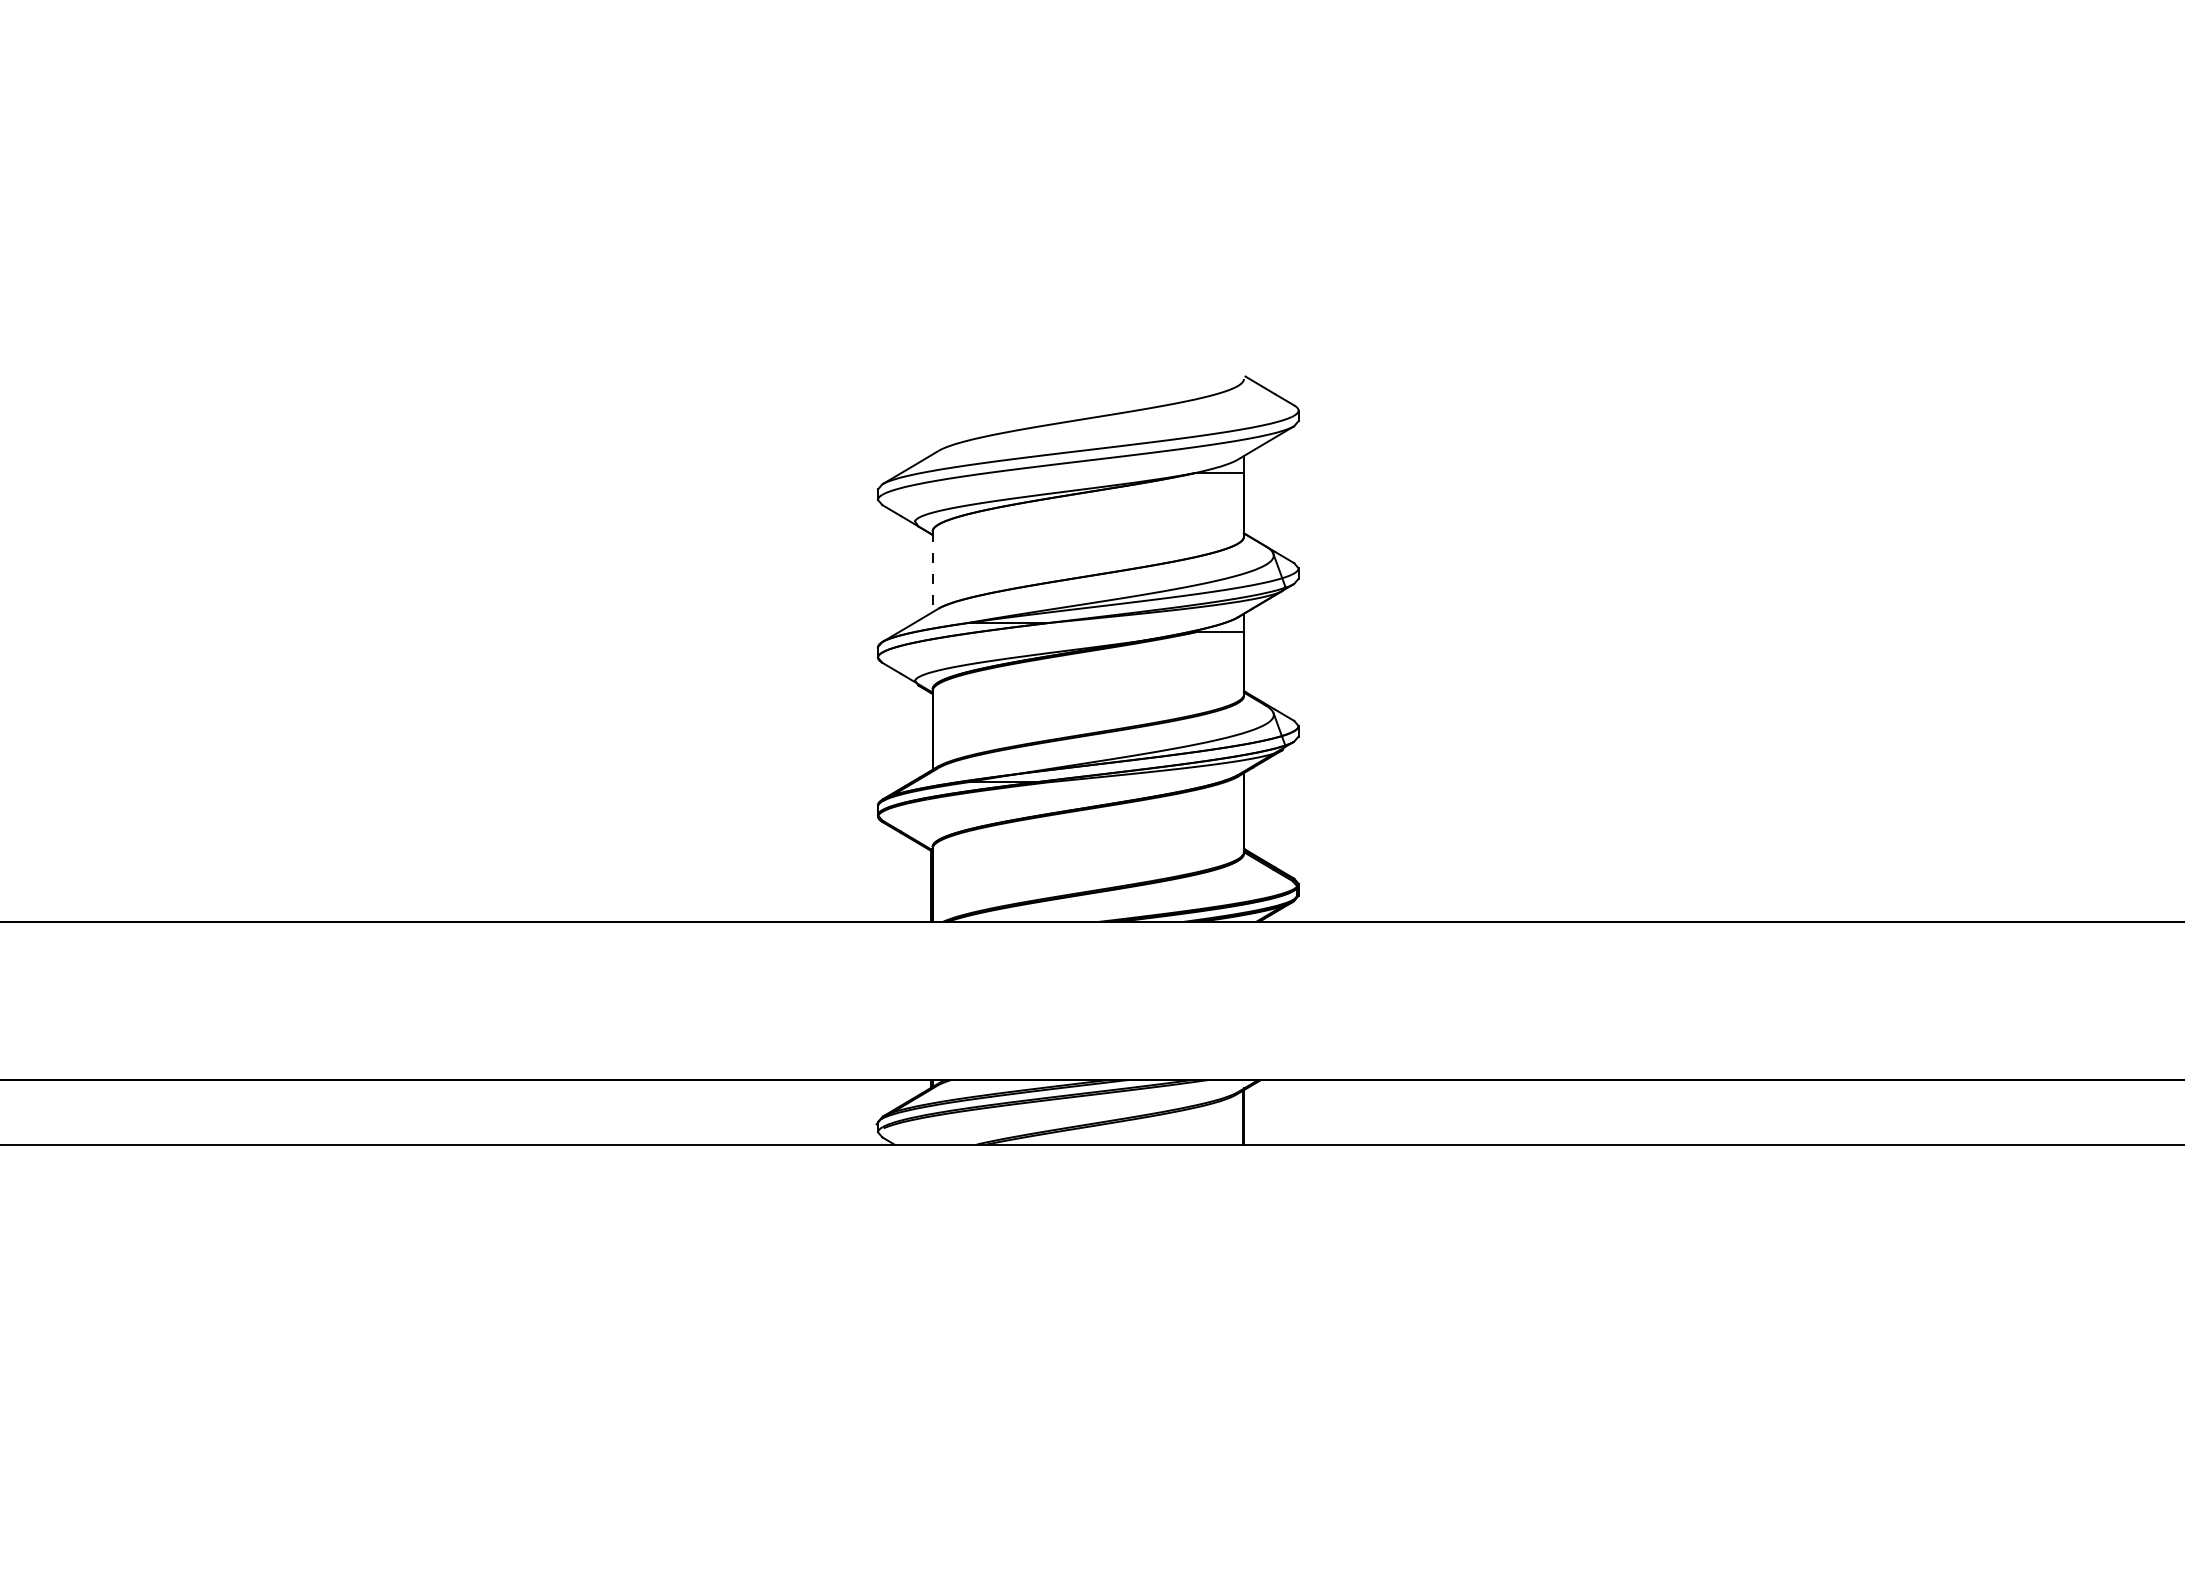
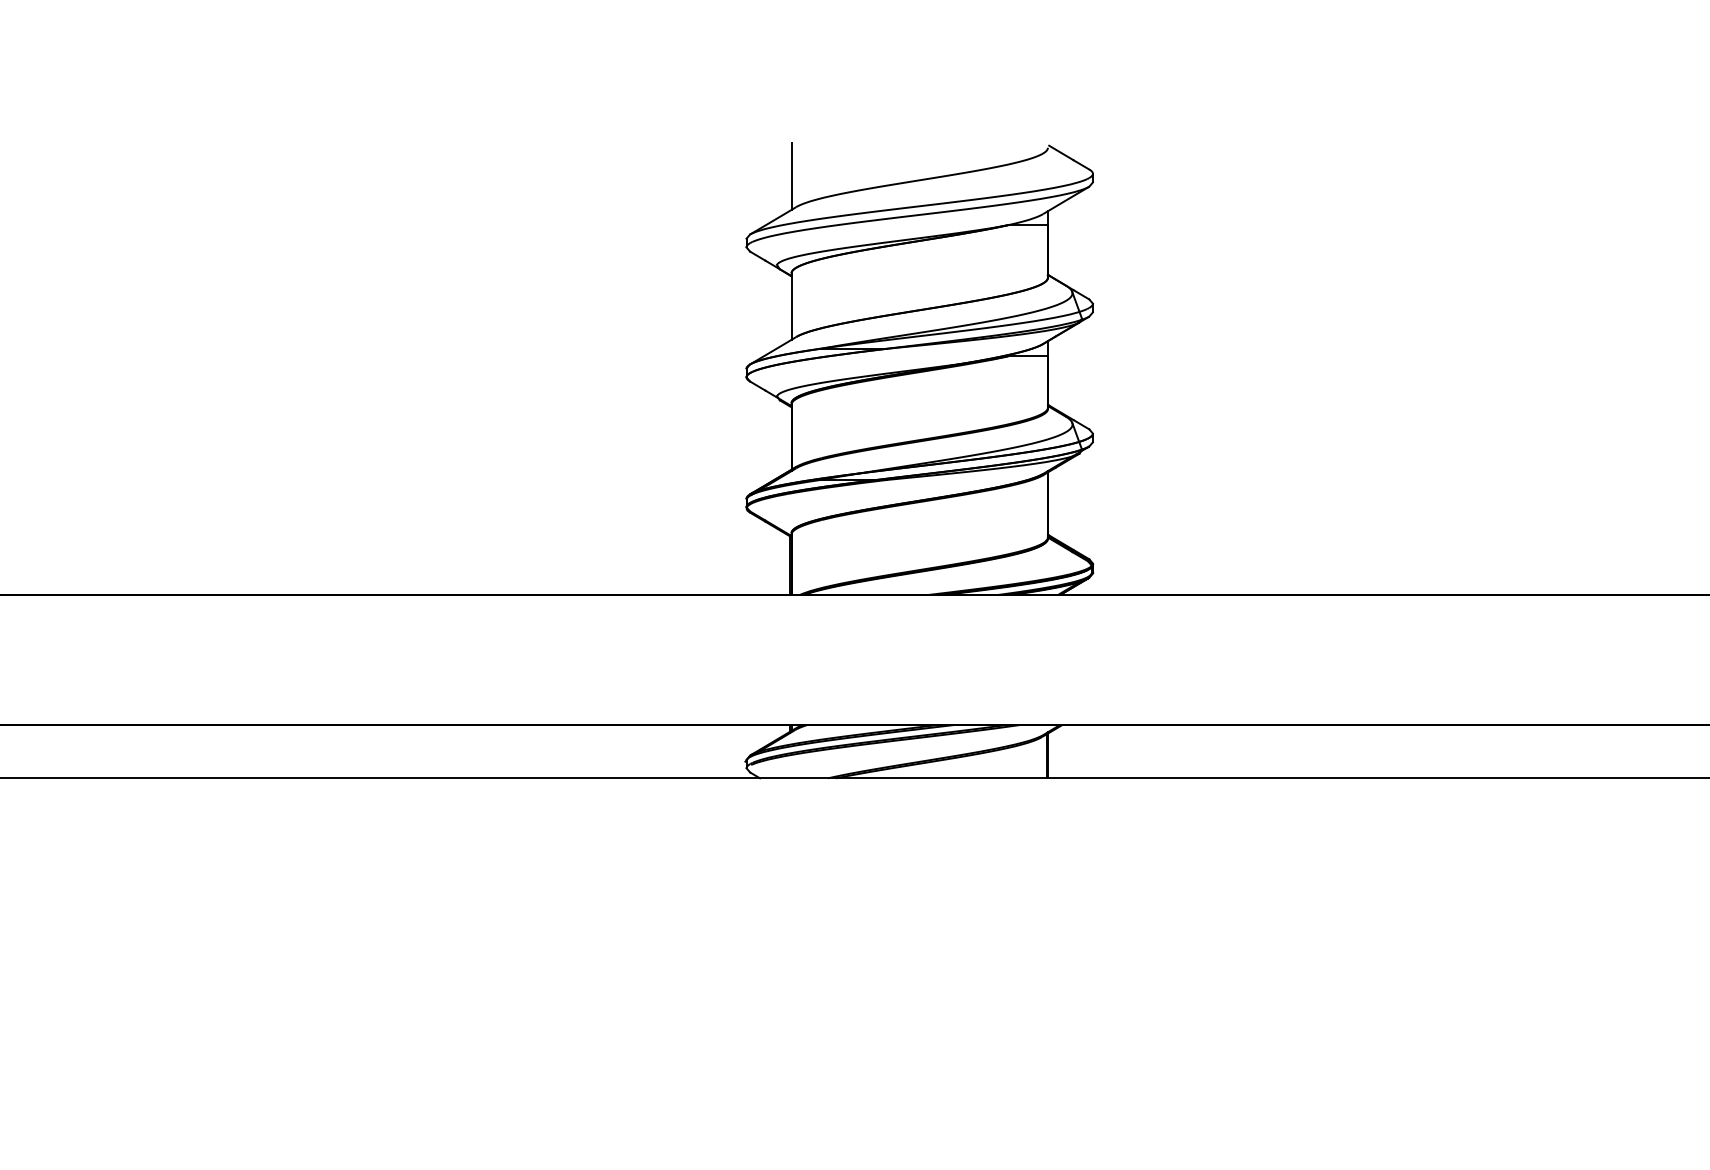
line: (932, 413) -> (791, 176), added
line: (932, 572) -> (791, 307), dashed -> solid

